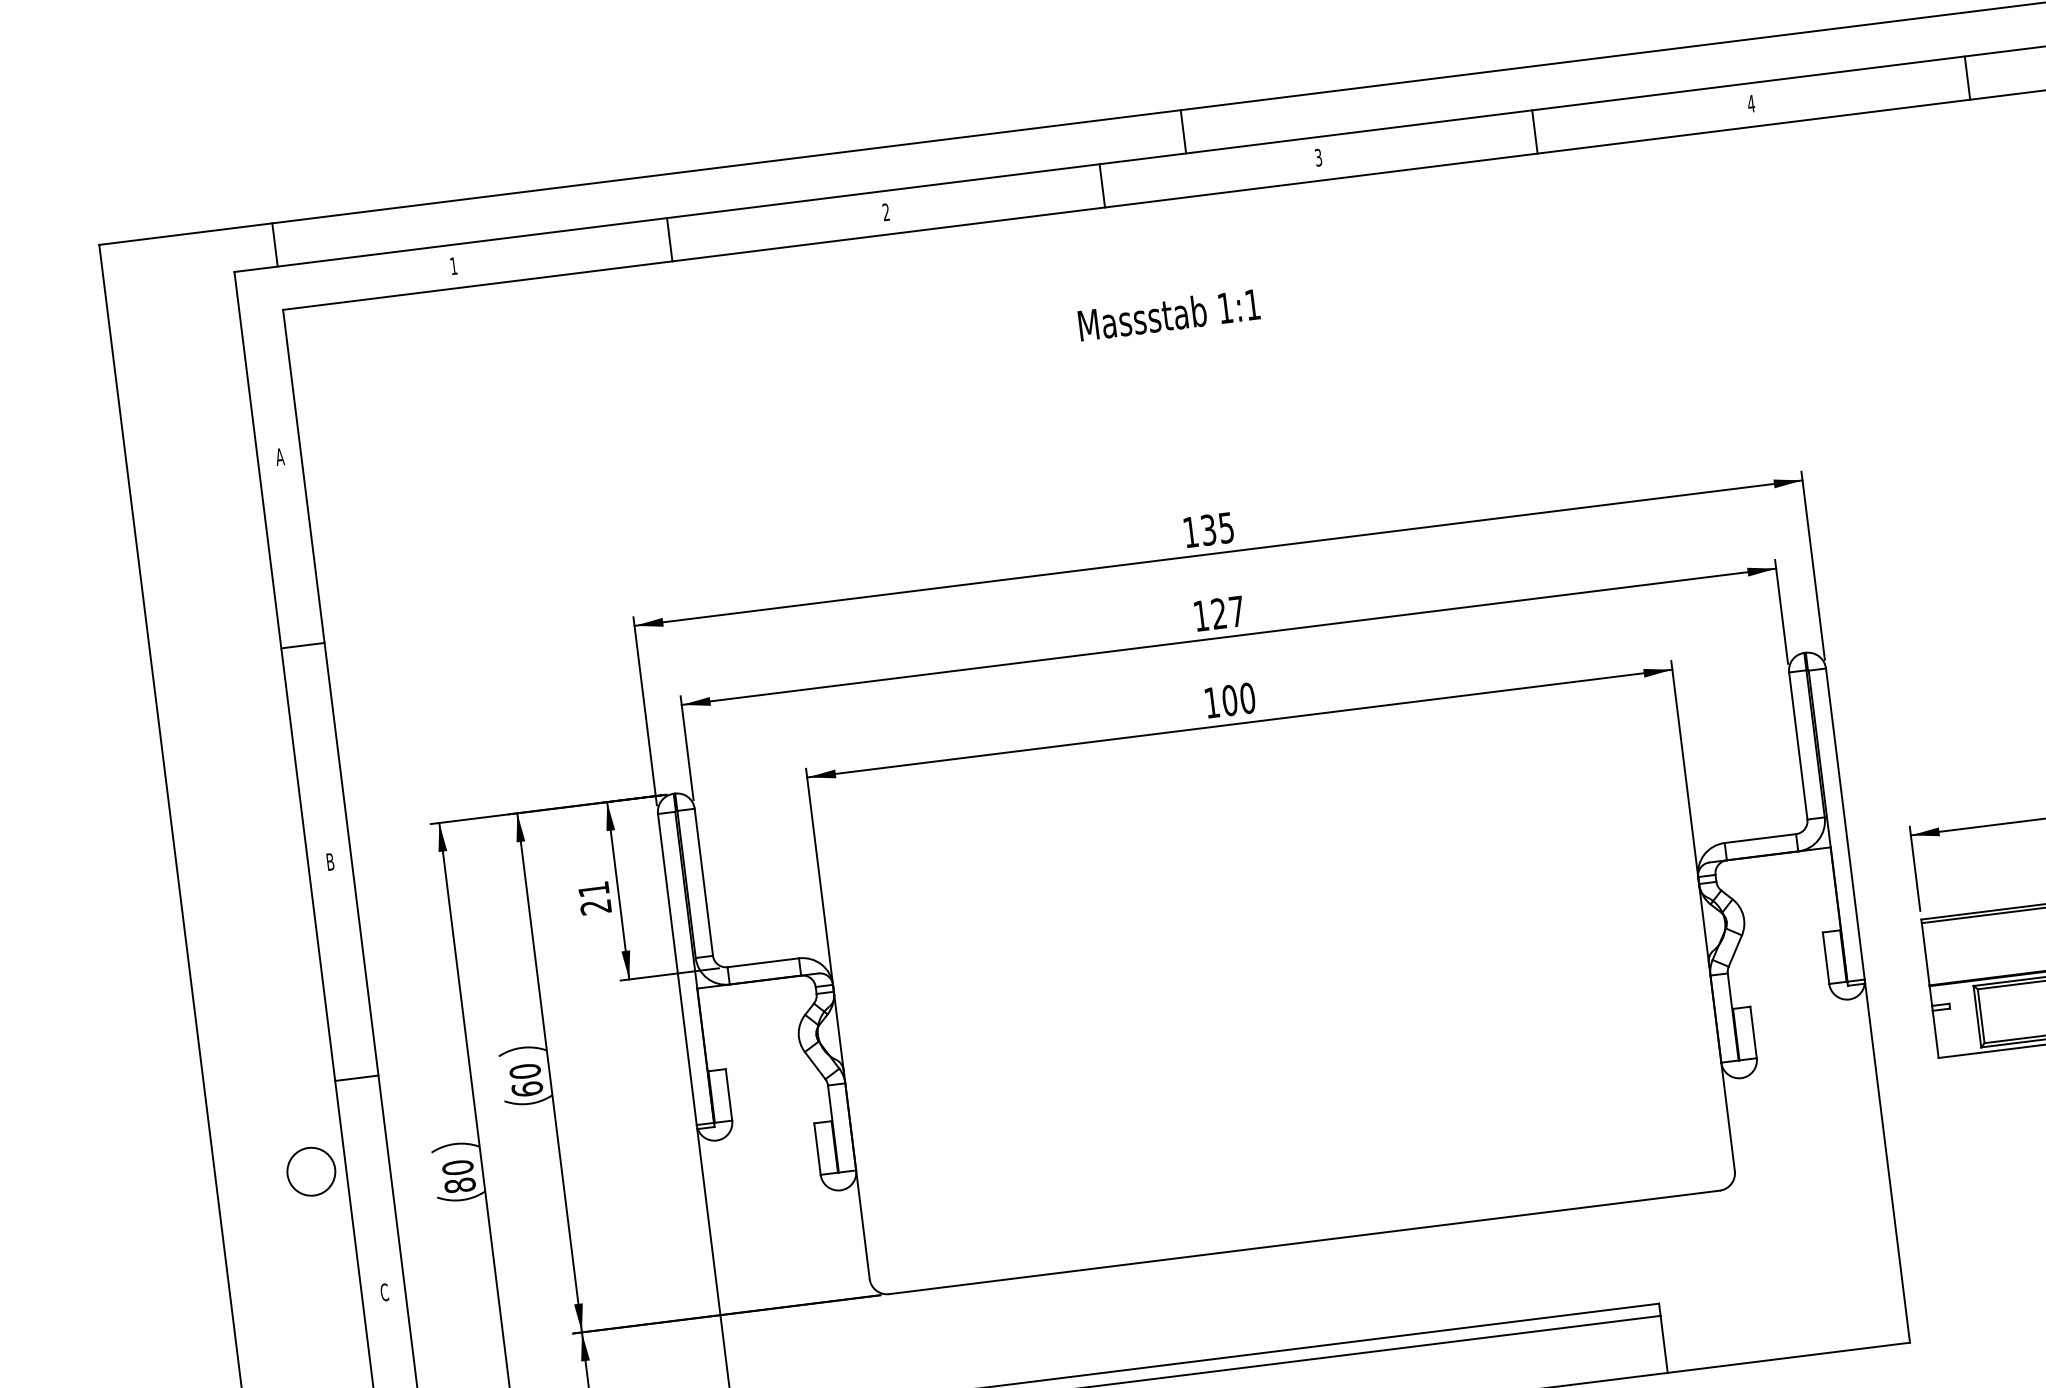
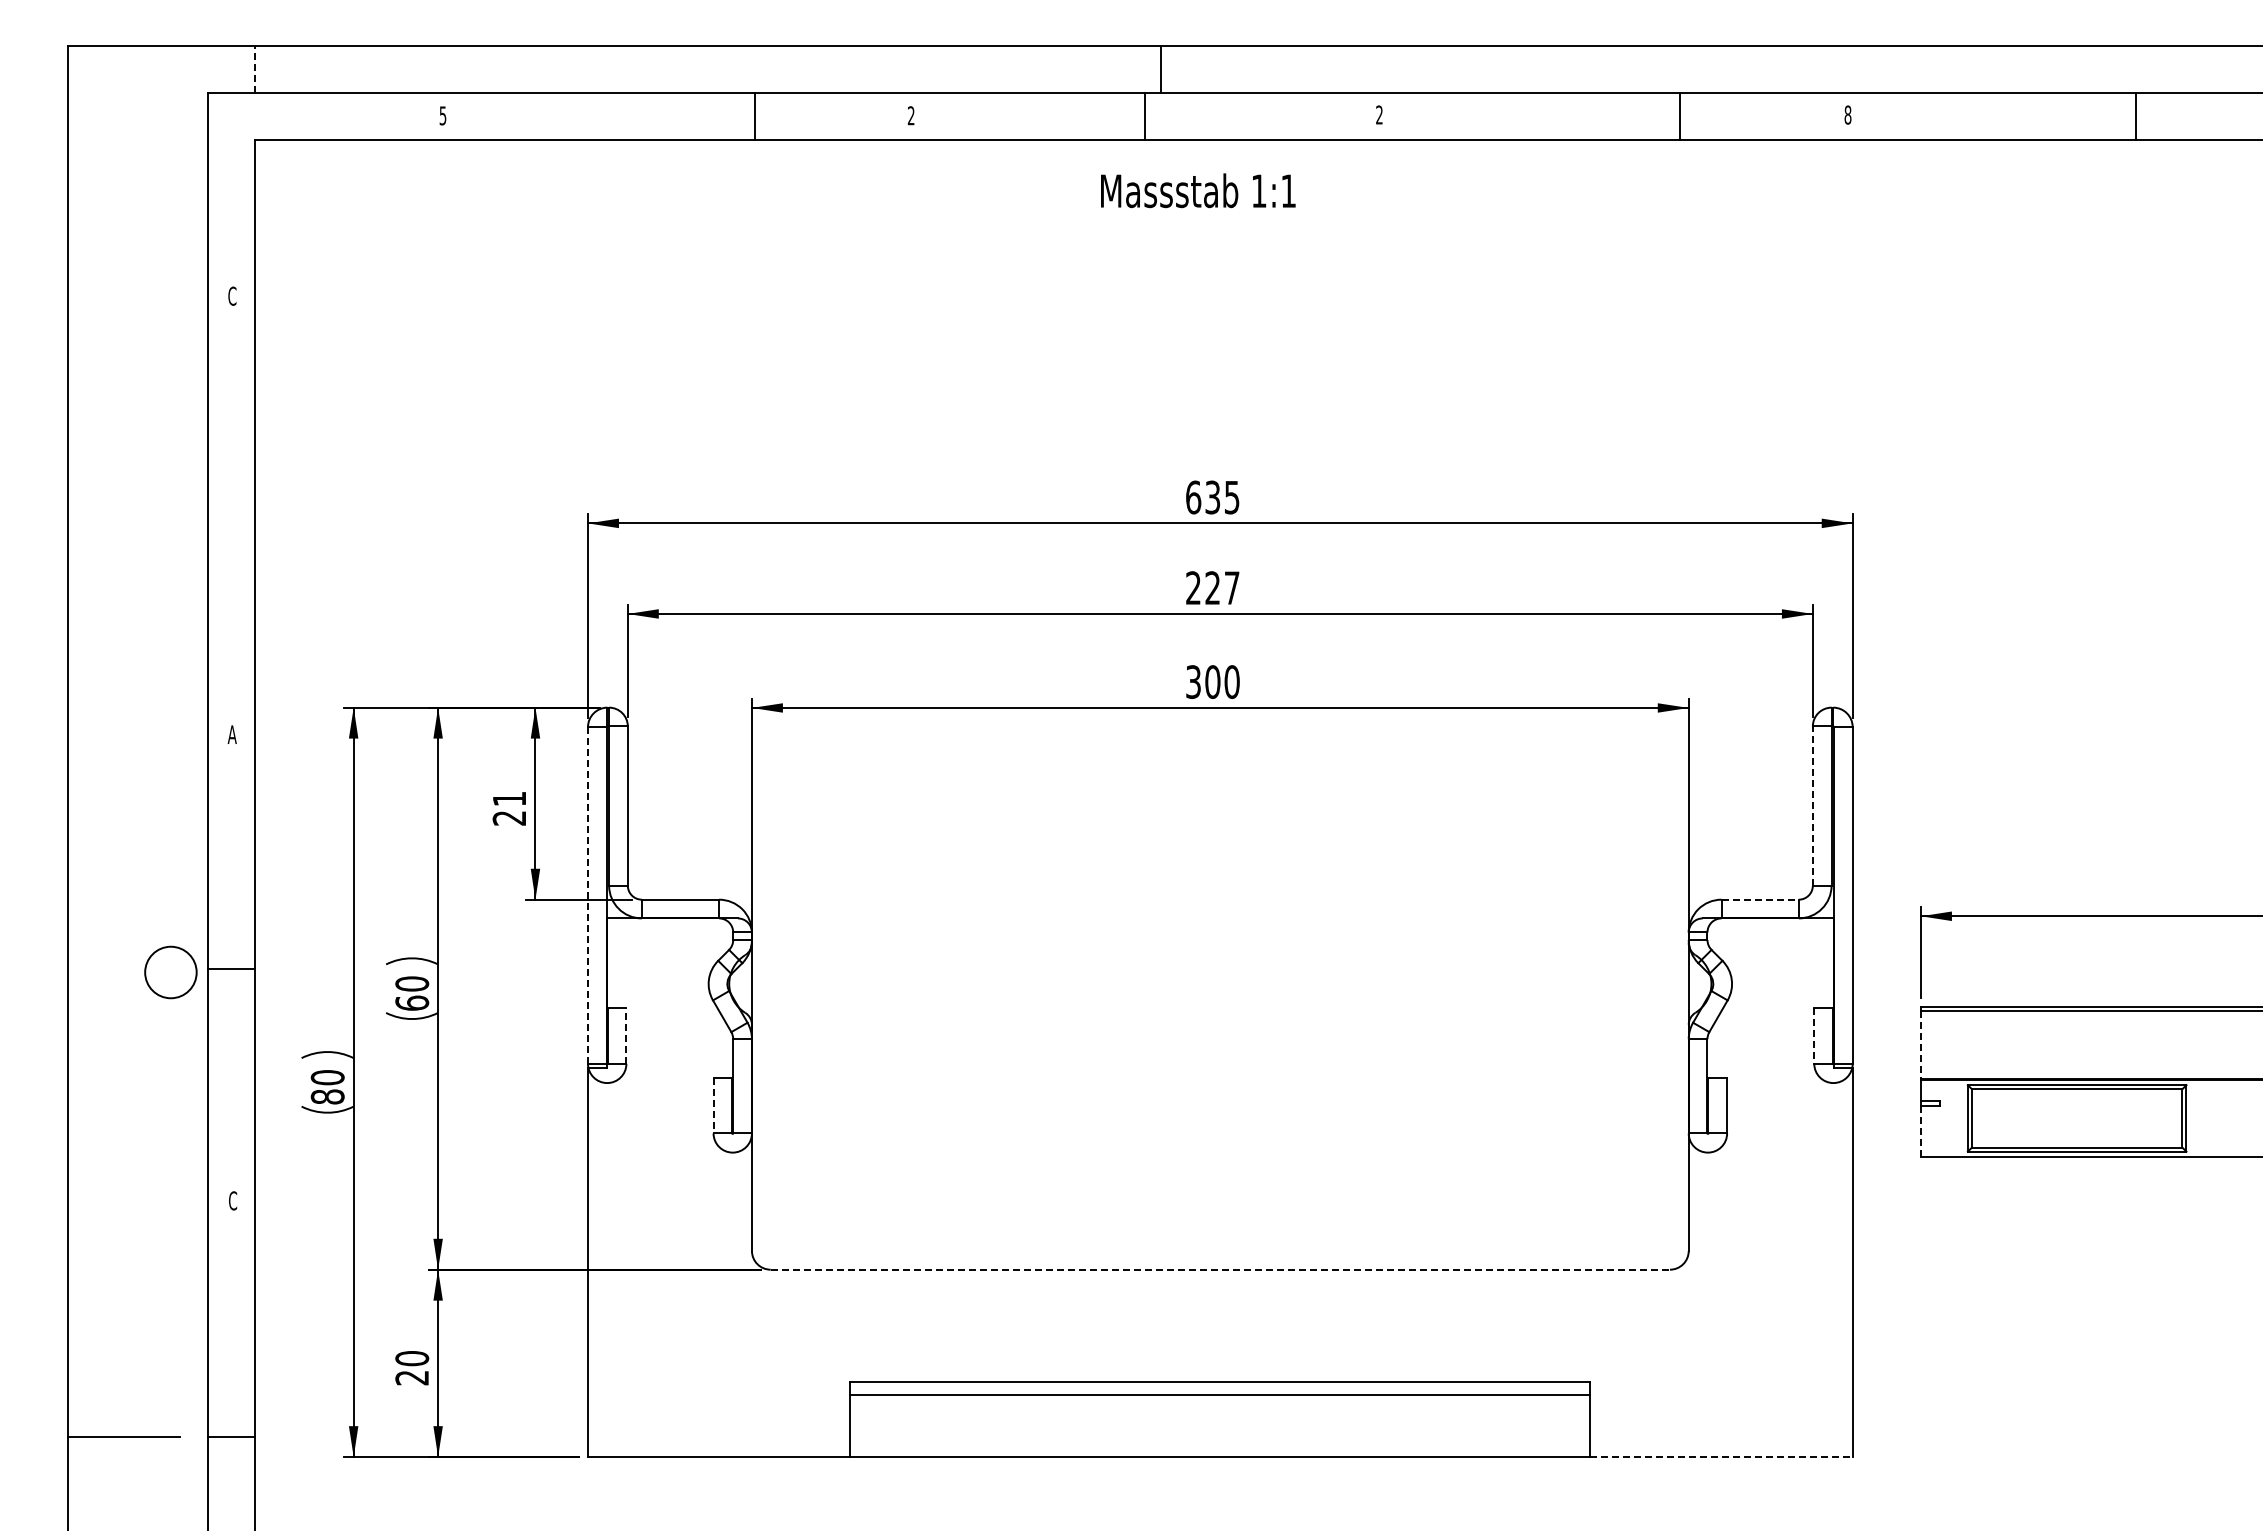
line: (1966, 77) -> (2135, 115), moved
text: (1750, 103) -> (1847, 114), 4 -> 8
line: (1183, 131) -> (1160, 69), moved
line: (1534, 131) -> (1679, 115), moved
text: (1318, 157) -> (1379, 114), 3 -> 2
line: (669, 238) -> (754, 115), moved
line: (275, 244) -> (255, 69), solid -> dashed
text: (453, 265) -> (442, 115), 1 -> 5
text: (1169, 314) -> (1198, 190), moved
text: (279, 456) -> (231, 295), A -> C
text: (1190, 532) -> (1193, 497), 135 -> 635
text: (1201, 615) -> (1193, 587), 127 -> 227
line: (302, 645) -> (231, 500), removed
text: (1211, 702) -> (1193, 681), 100 -> 300
line: (1798, 746) -> (1812, 806), solid -> dashed
line: (1760, 838) -> (1760, 899), solid -> dashed
text: (329, 861) -> (231, 734), B -> A
line: (1926, 953) -> (1921, 1044), solid -> dashed
line: (1826, 957) -> (1814, 1035), solid -> dashed
line: (677, 969) -> (588, 895), solid -> dashed
line: (1936, 1034) -> (1921, 1131), solid -> dashed
line: (729, 1094) -> (626, 1035), solid -> dashed
line: (817, 1149) -> (713, 1105), solid -> dashed
circle: (310, 1171) -> (170, 972), moved
line: (1304, 1242) -> (1220, 1269), solid -> dashed
line: (1789, 1358) -> (1722, 1457), solid -> dashed

